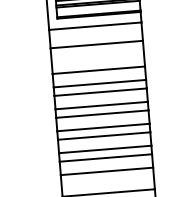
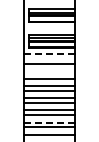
line: (95, 26) -> (49, 54), solid -> dashed
line: (105, 149) -> (49, 122), solid -> dashed

